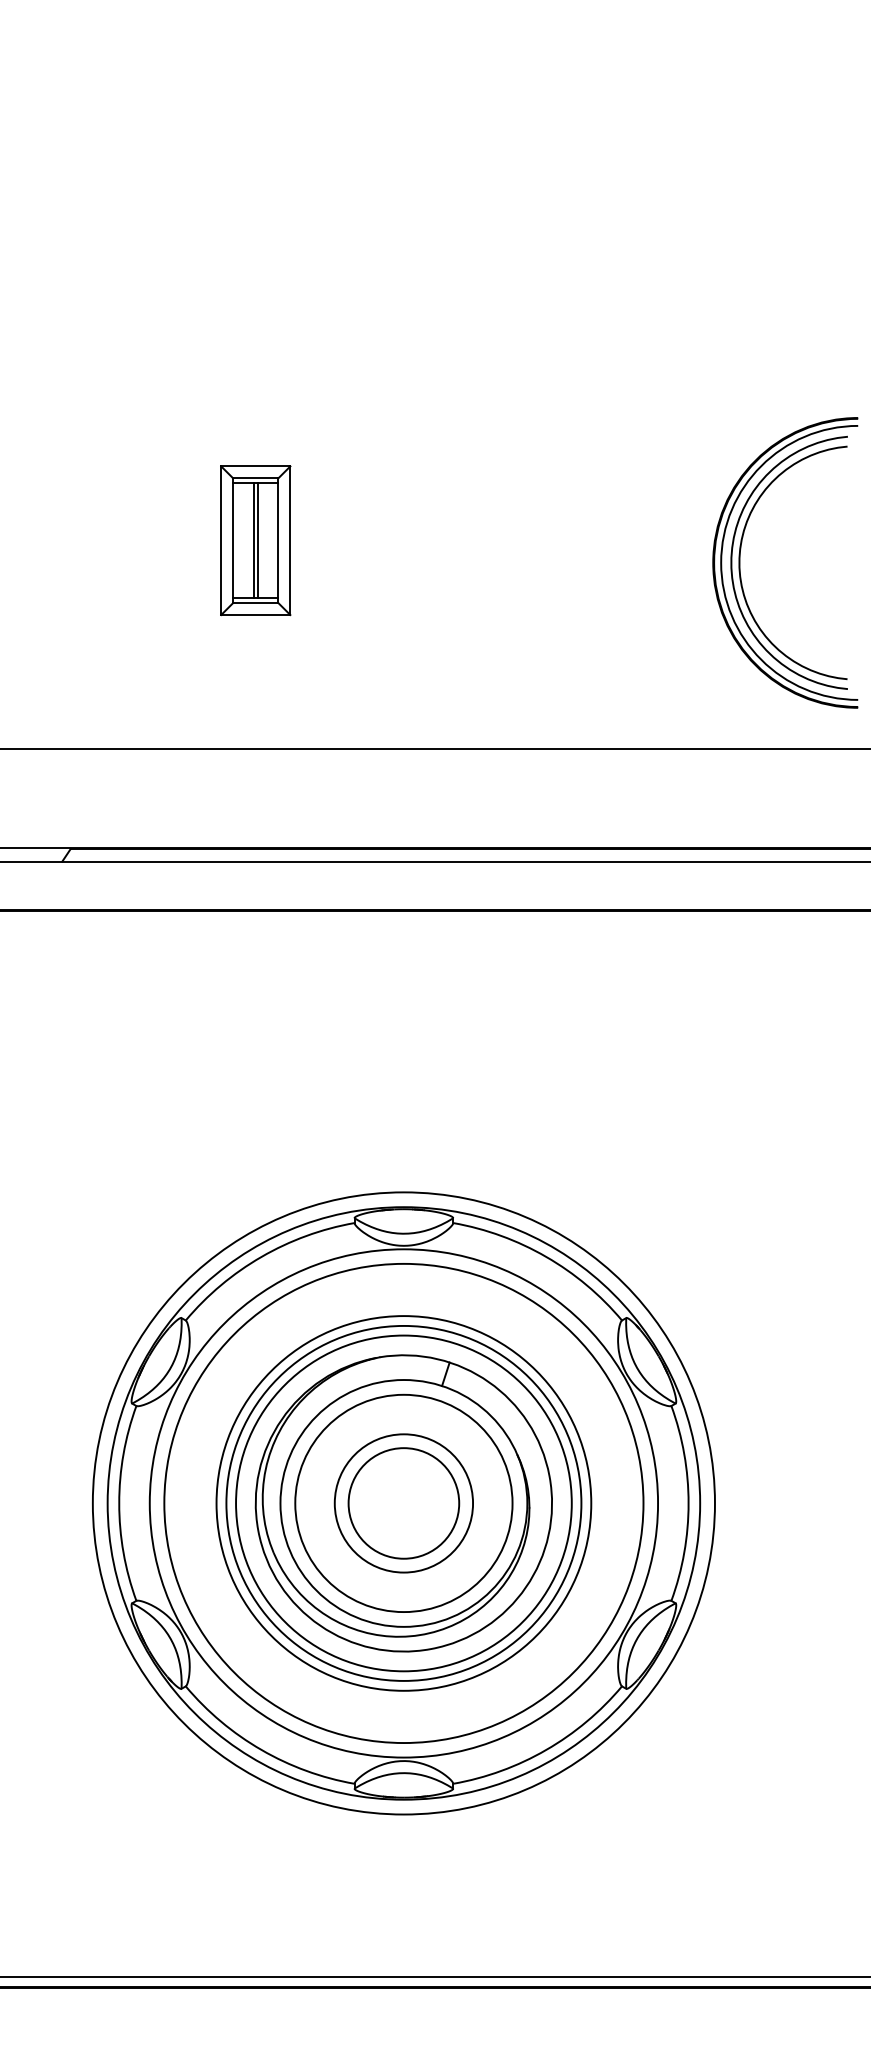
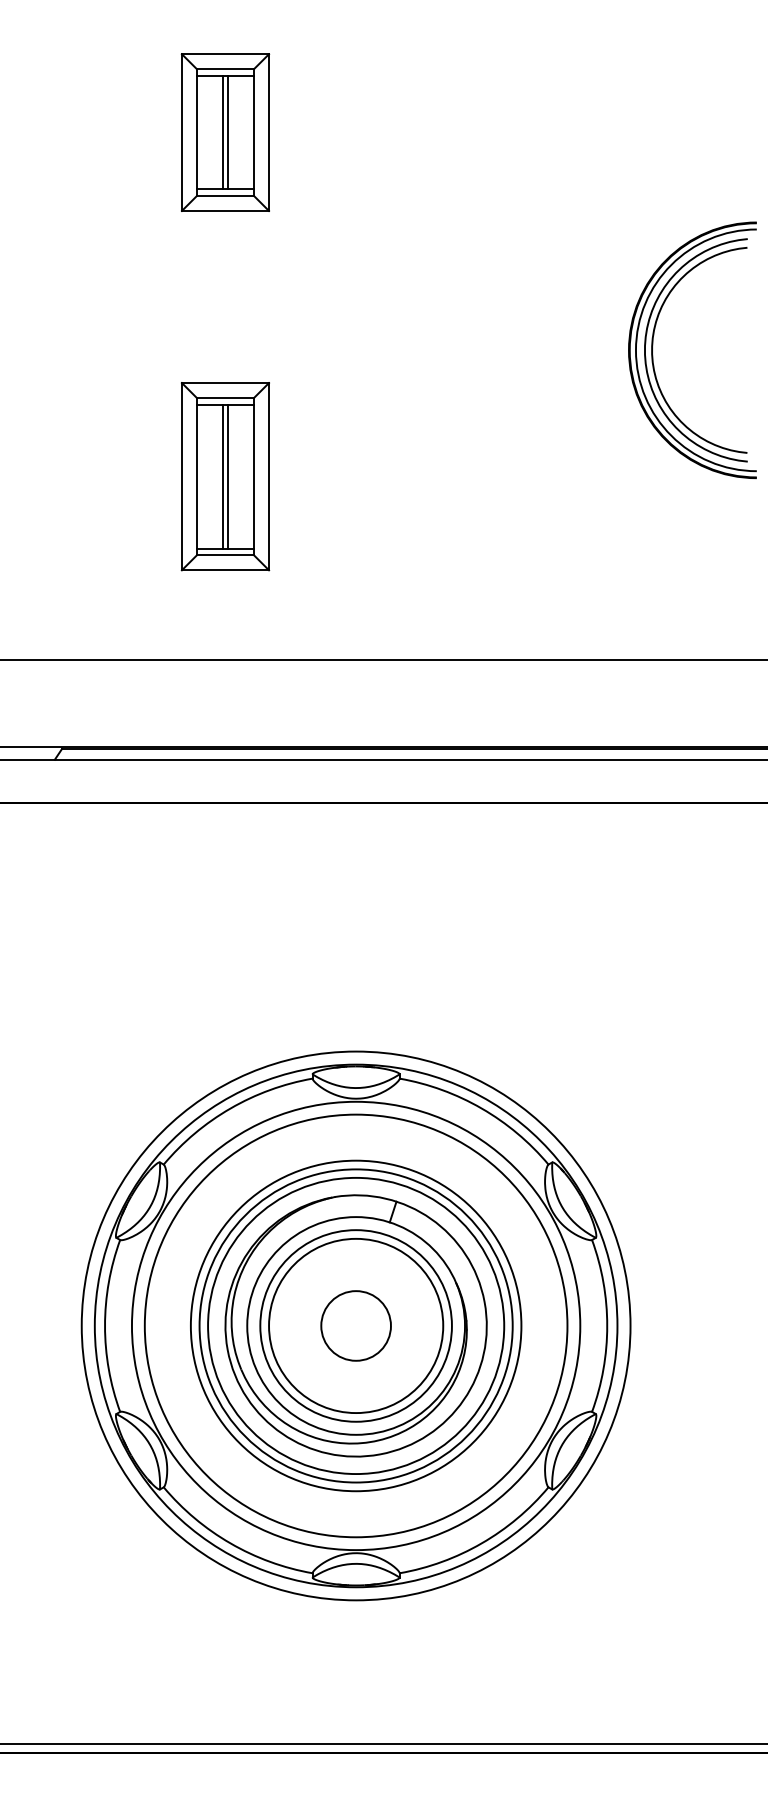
part: (255, 150) -> (225, 132), added
part: (255, 540) -> (225, 476), size x1.43
part: (741, 557) -> (653, 345), moved
circle: (403, 1502) -> (355, 1325), size x0.71
circle: (404, 1502) -> (356, 1325), size x1.43

